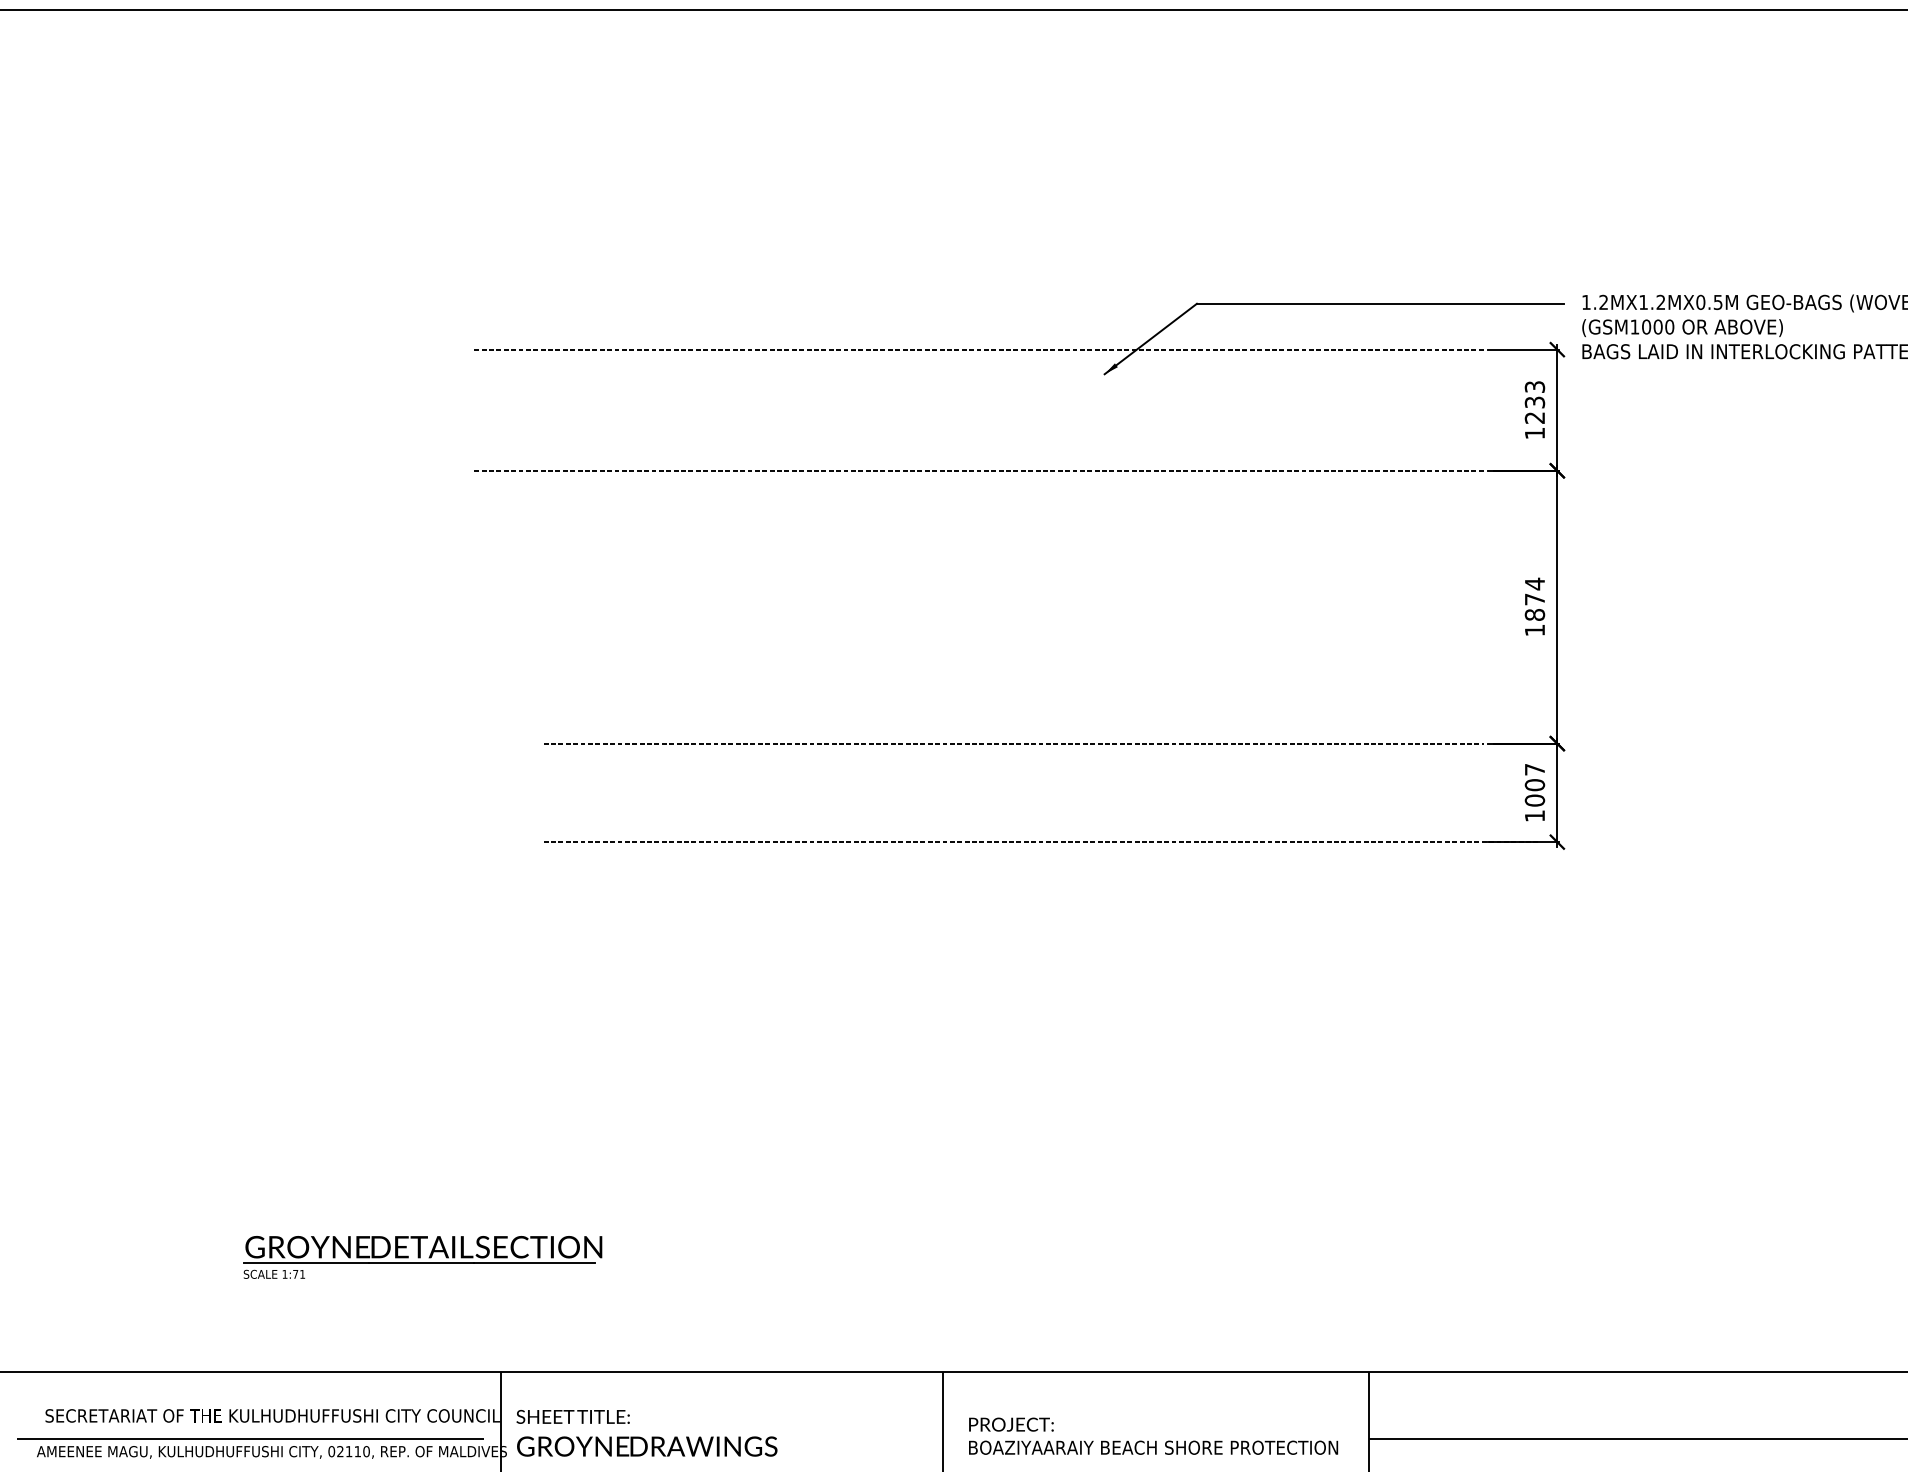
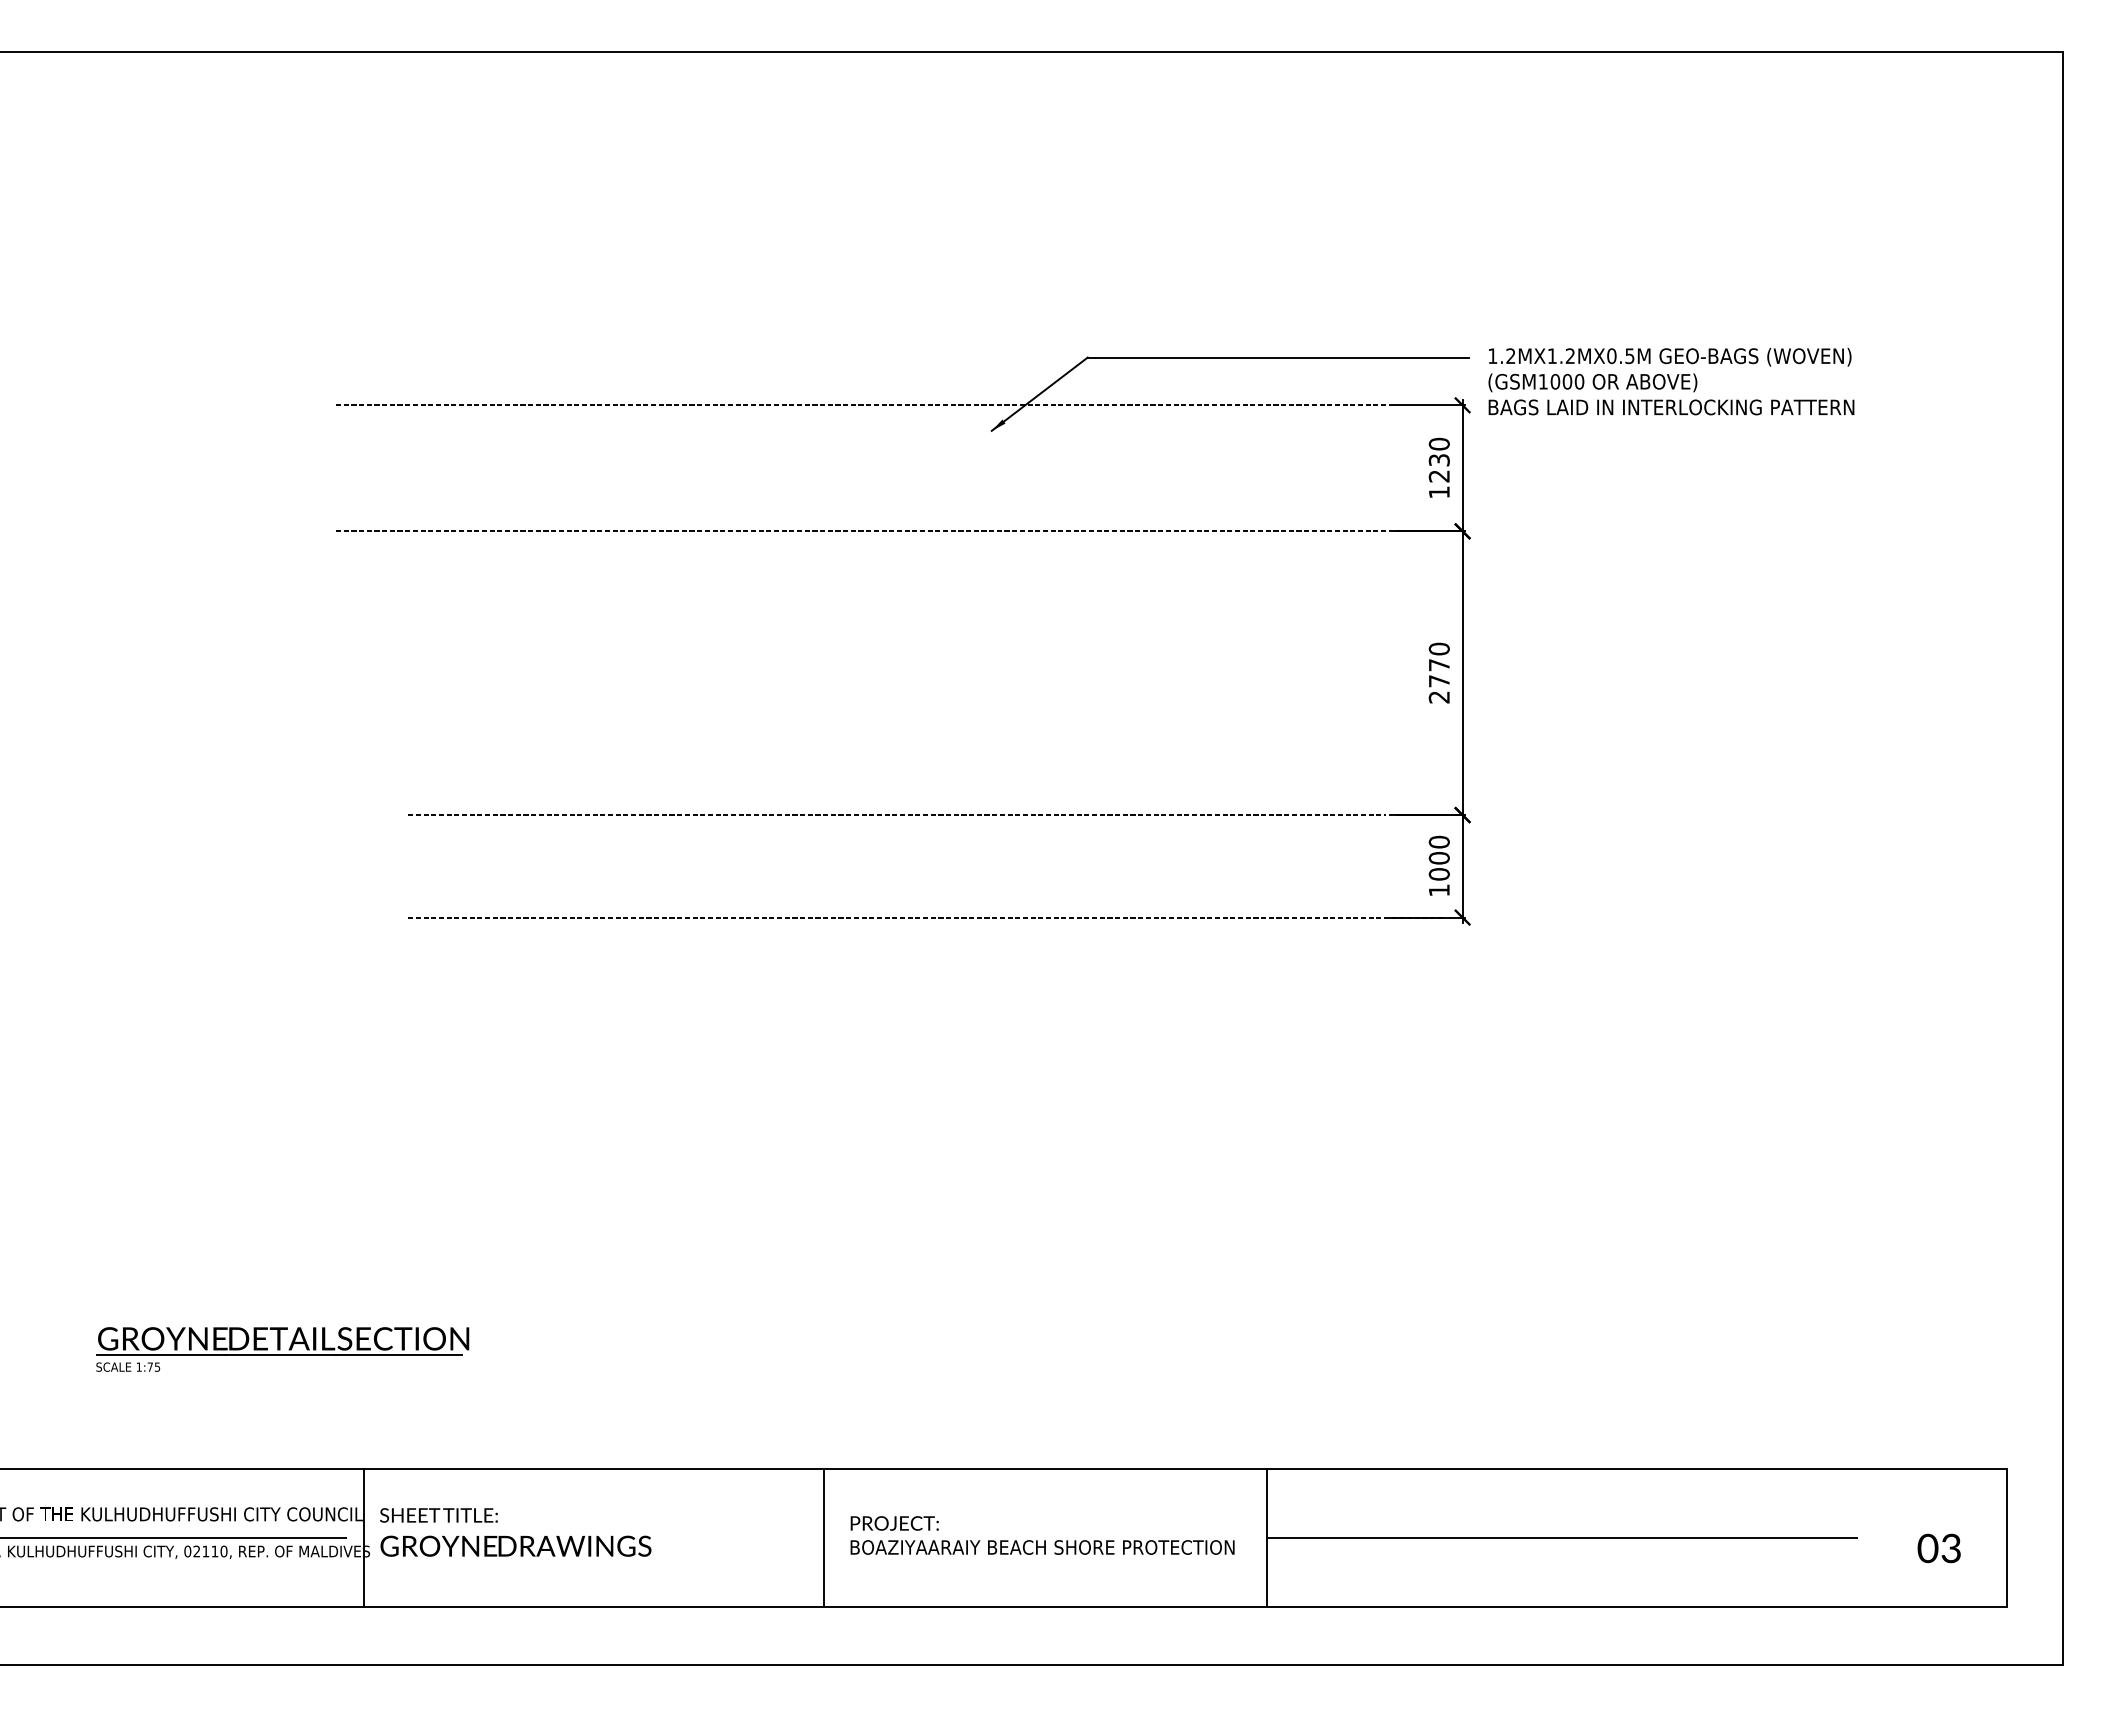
text: (1534, 386) -> (1438, 443), 1233 -> 1230
text: (1534, 606) -> (1438, 672), 1874 -> 2770
text: (1534, 769) -> (1438, 841), 1007 -> 1000
text: (302, 1273) -> (157, 1366), 1:71 -> 1:75

